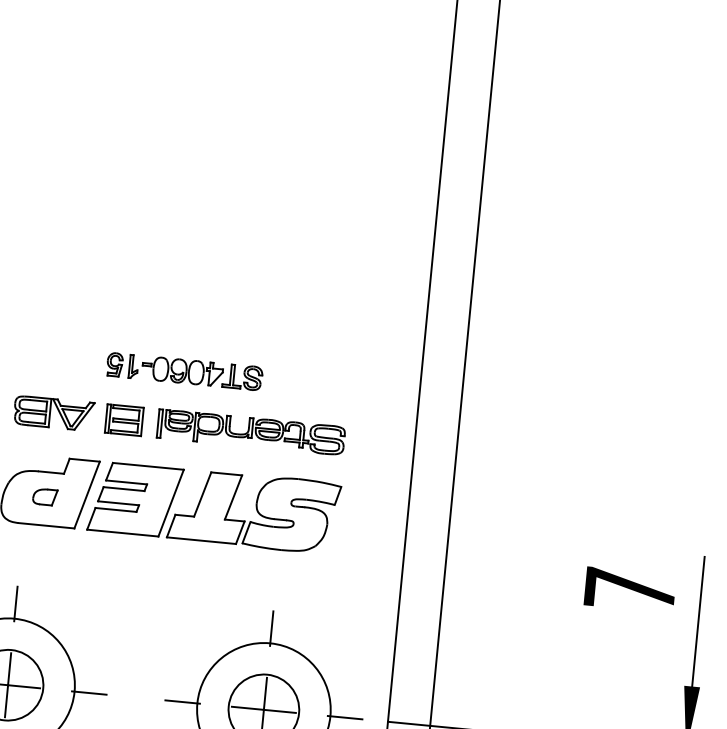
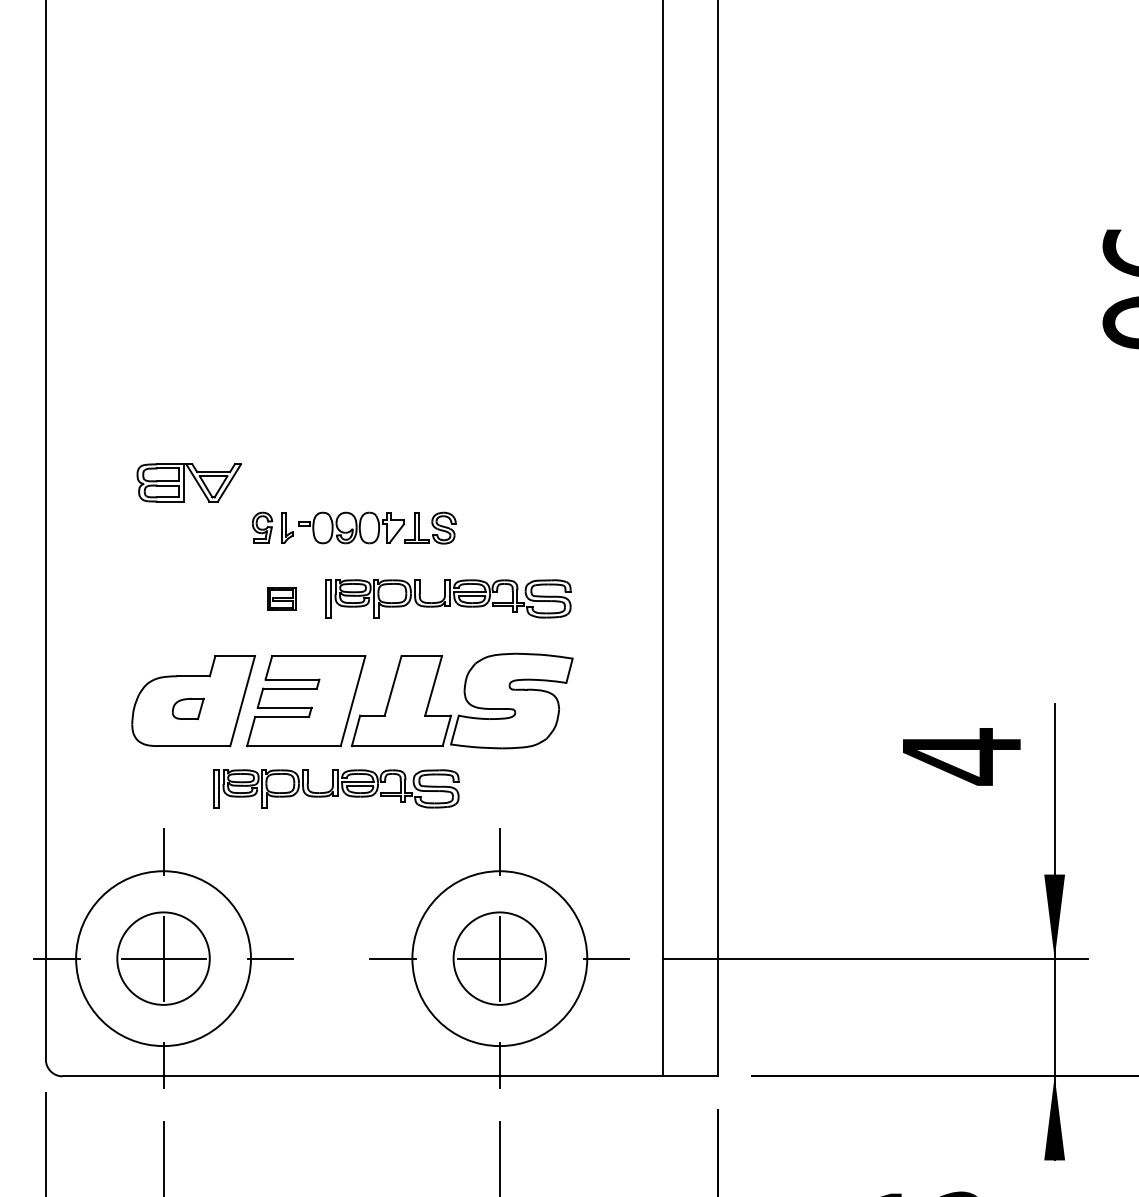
part: (53, 413) -> (188, 482), moved
part: (124, 419) -> (281, 598), size x0.6
part: (152, 568) -> (336, 788), added
text: (629, 589) -> (961, 756), 7 -> 4

